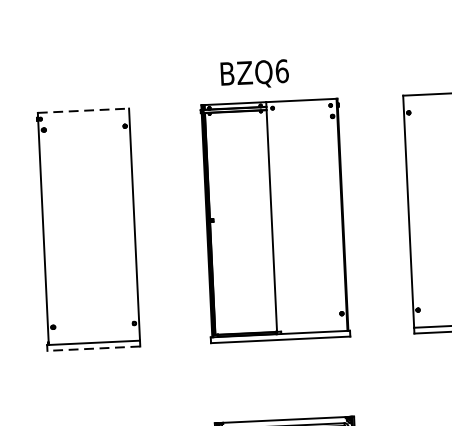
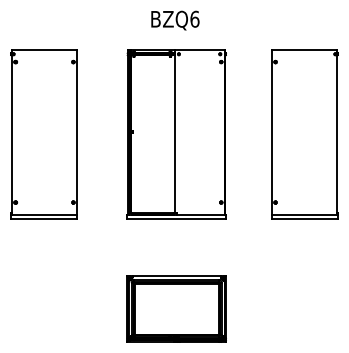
text: (254, 74) -> (175, 20), moved
line: (83, 110) -> (44, 49), dashed -> solid
line: (93, 349) -> (43, 219), dashed -> solid

